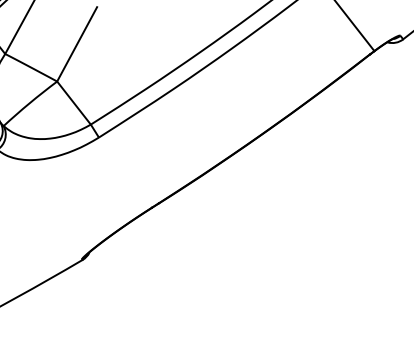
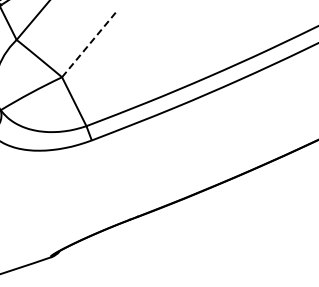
line: (77, 43) -> (89, 44), solid -> dashed

